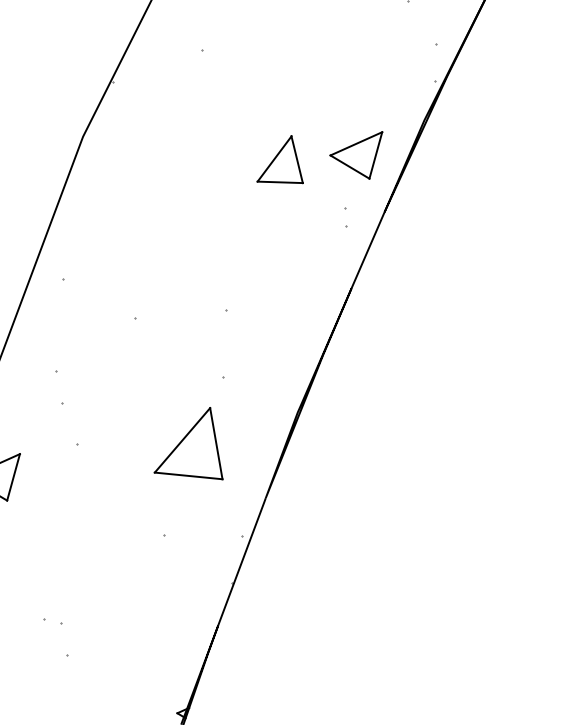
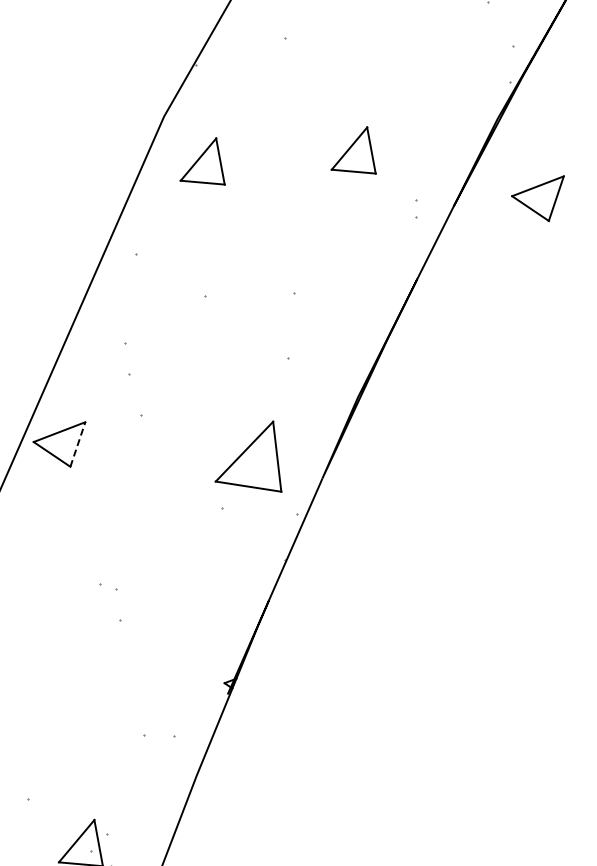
part: (356, 156) -> (537, 198), moved
part: (124, 180) -> (202, 161), added
part: (186, 445) -> (248, 456), moved
line: (13, 477) -> (77, 444), solid -> dashed

